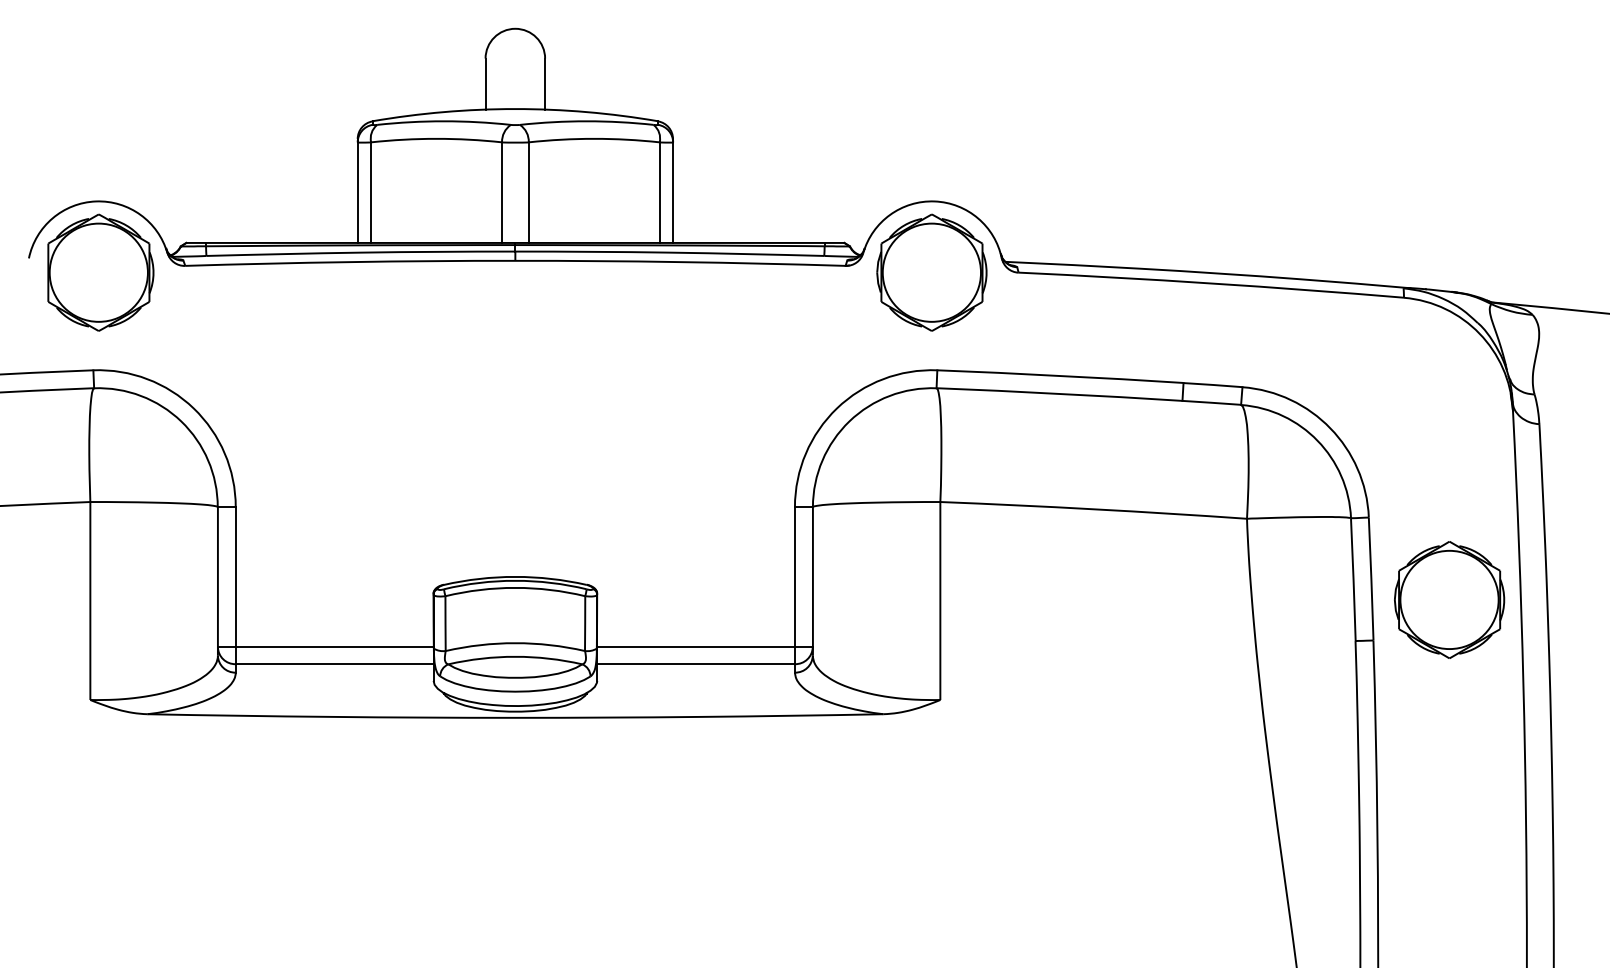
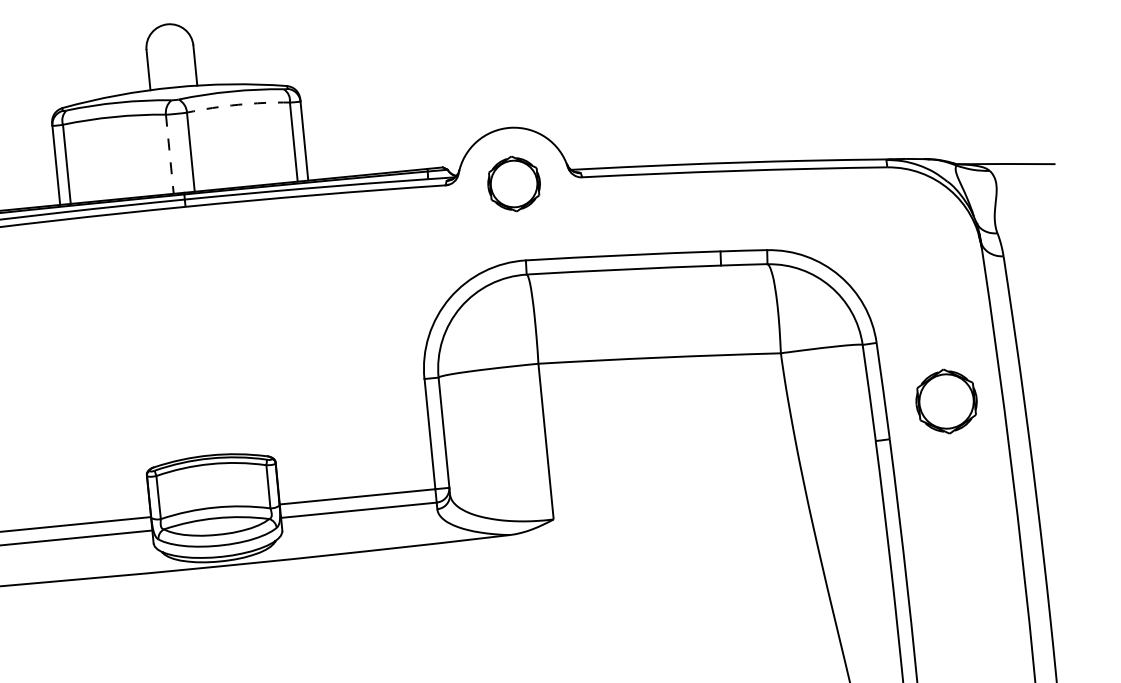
arc: (594, 138) -> (238, 104), solid -> dashed
line: (502, 193) -> (170, 154), solid -> dashed
part: (931, 272) -> (513, 183), size x0.6
part: (1449, 599) -> (946, 401), size x0.7

